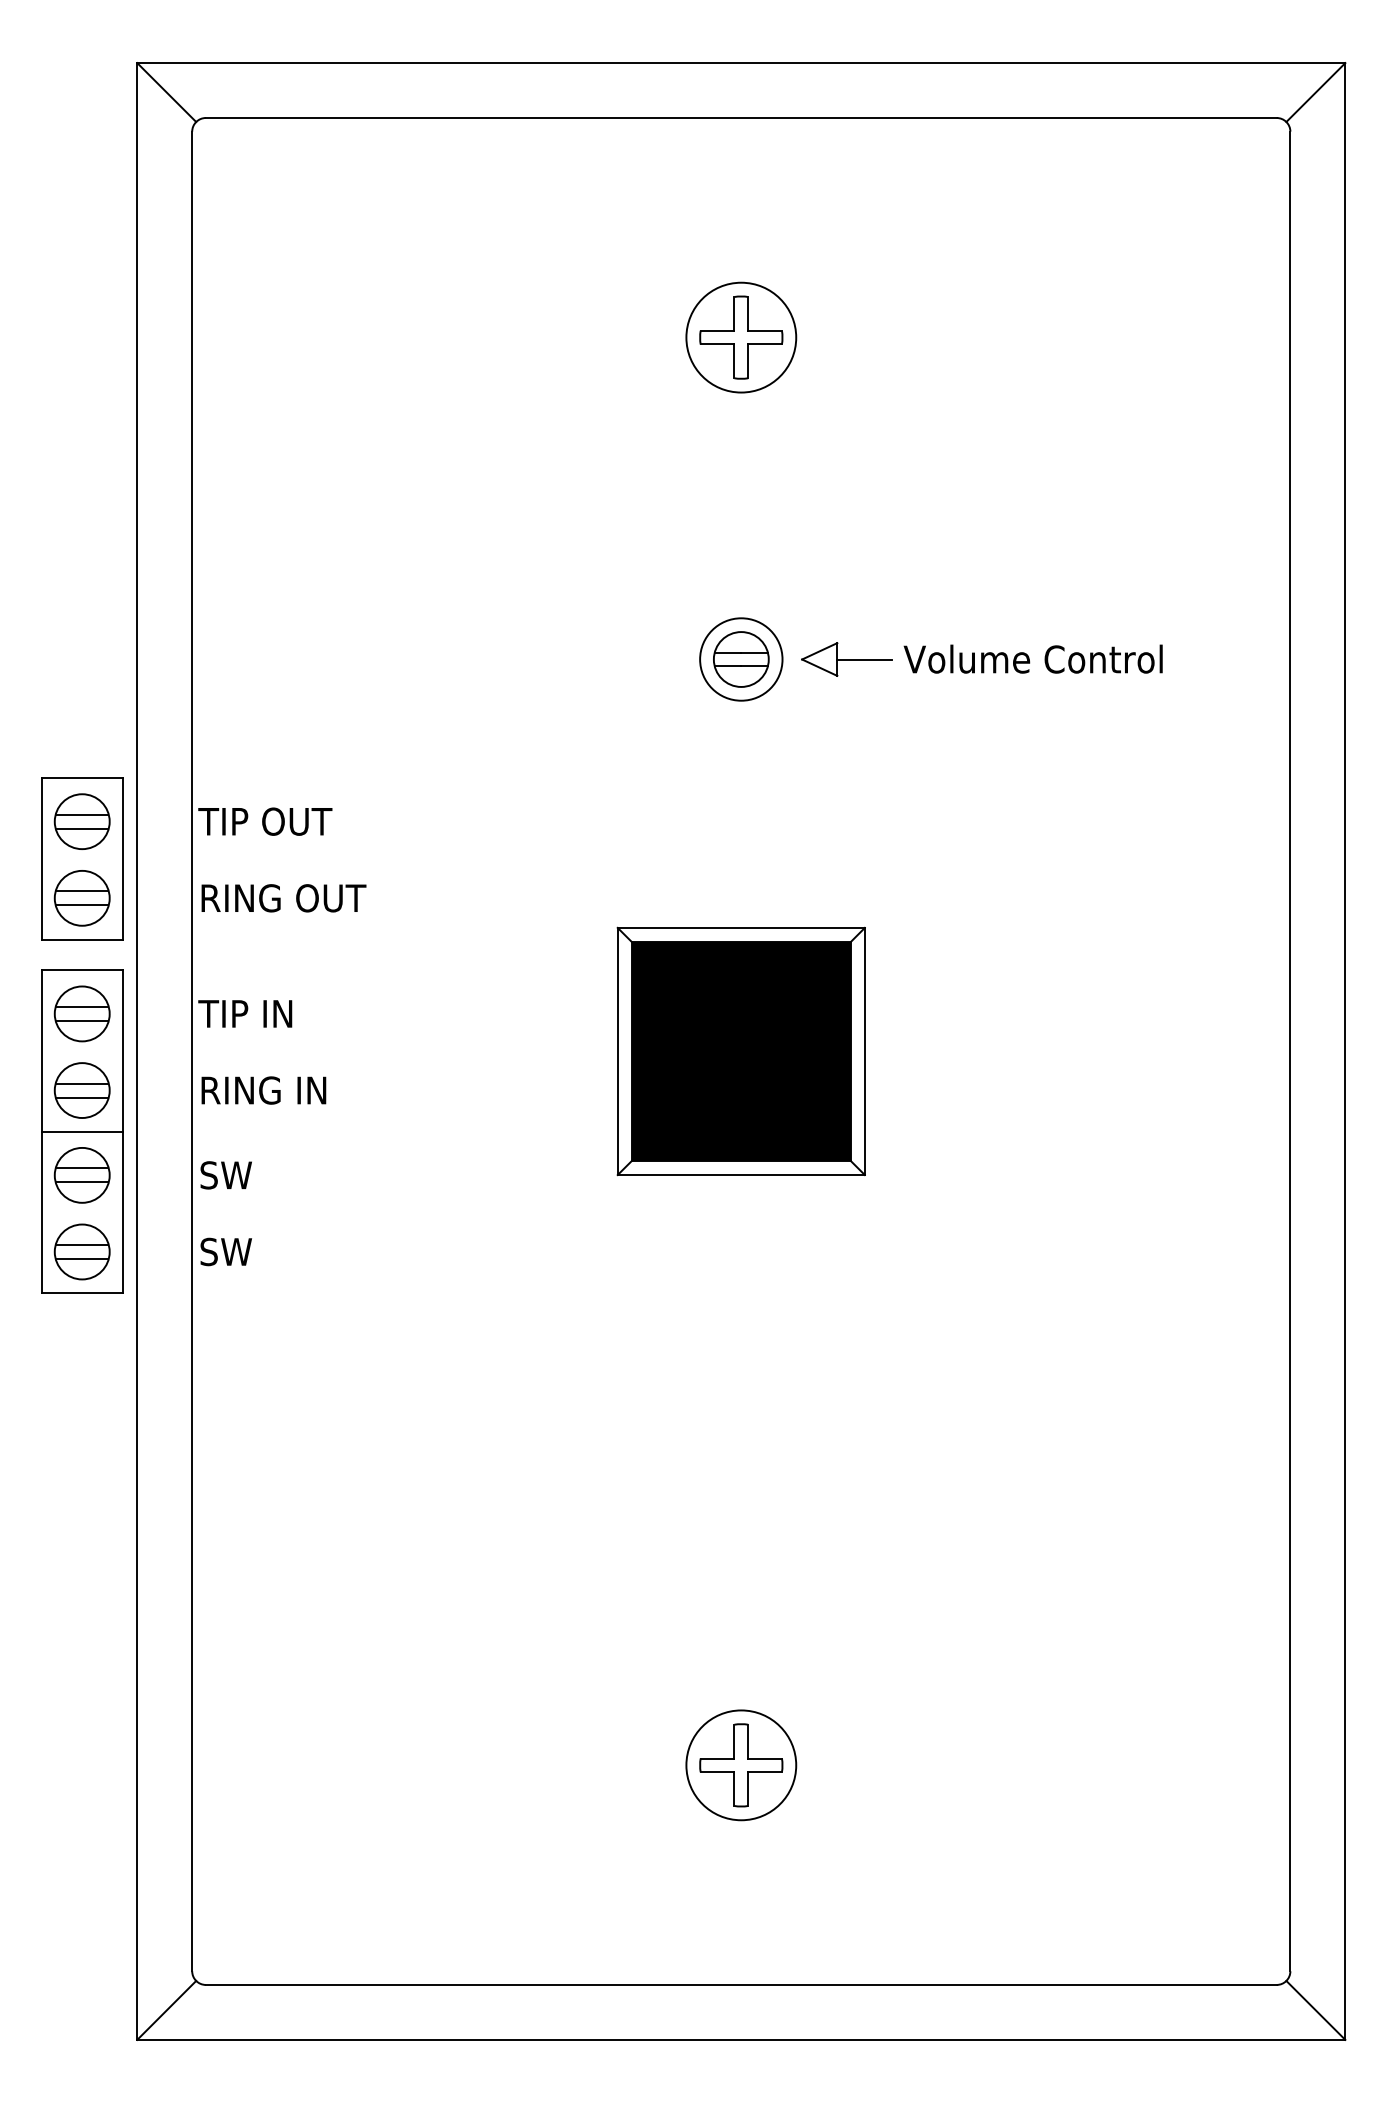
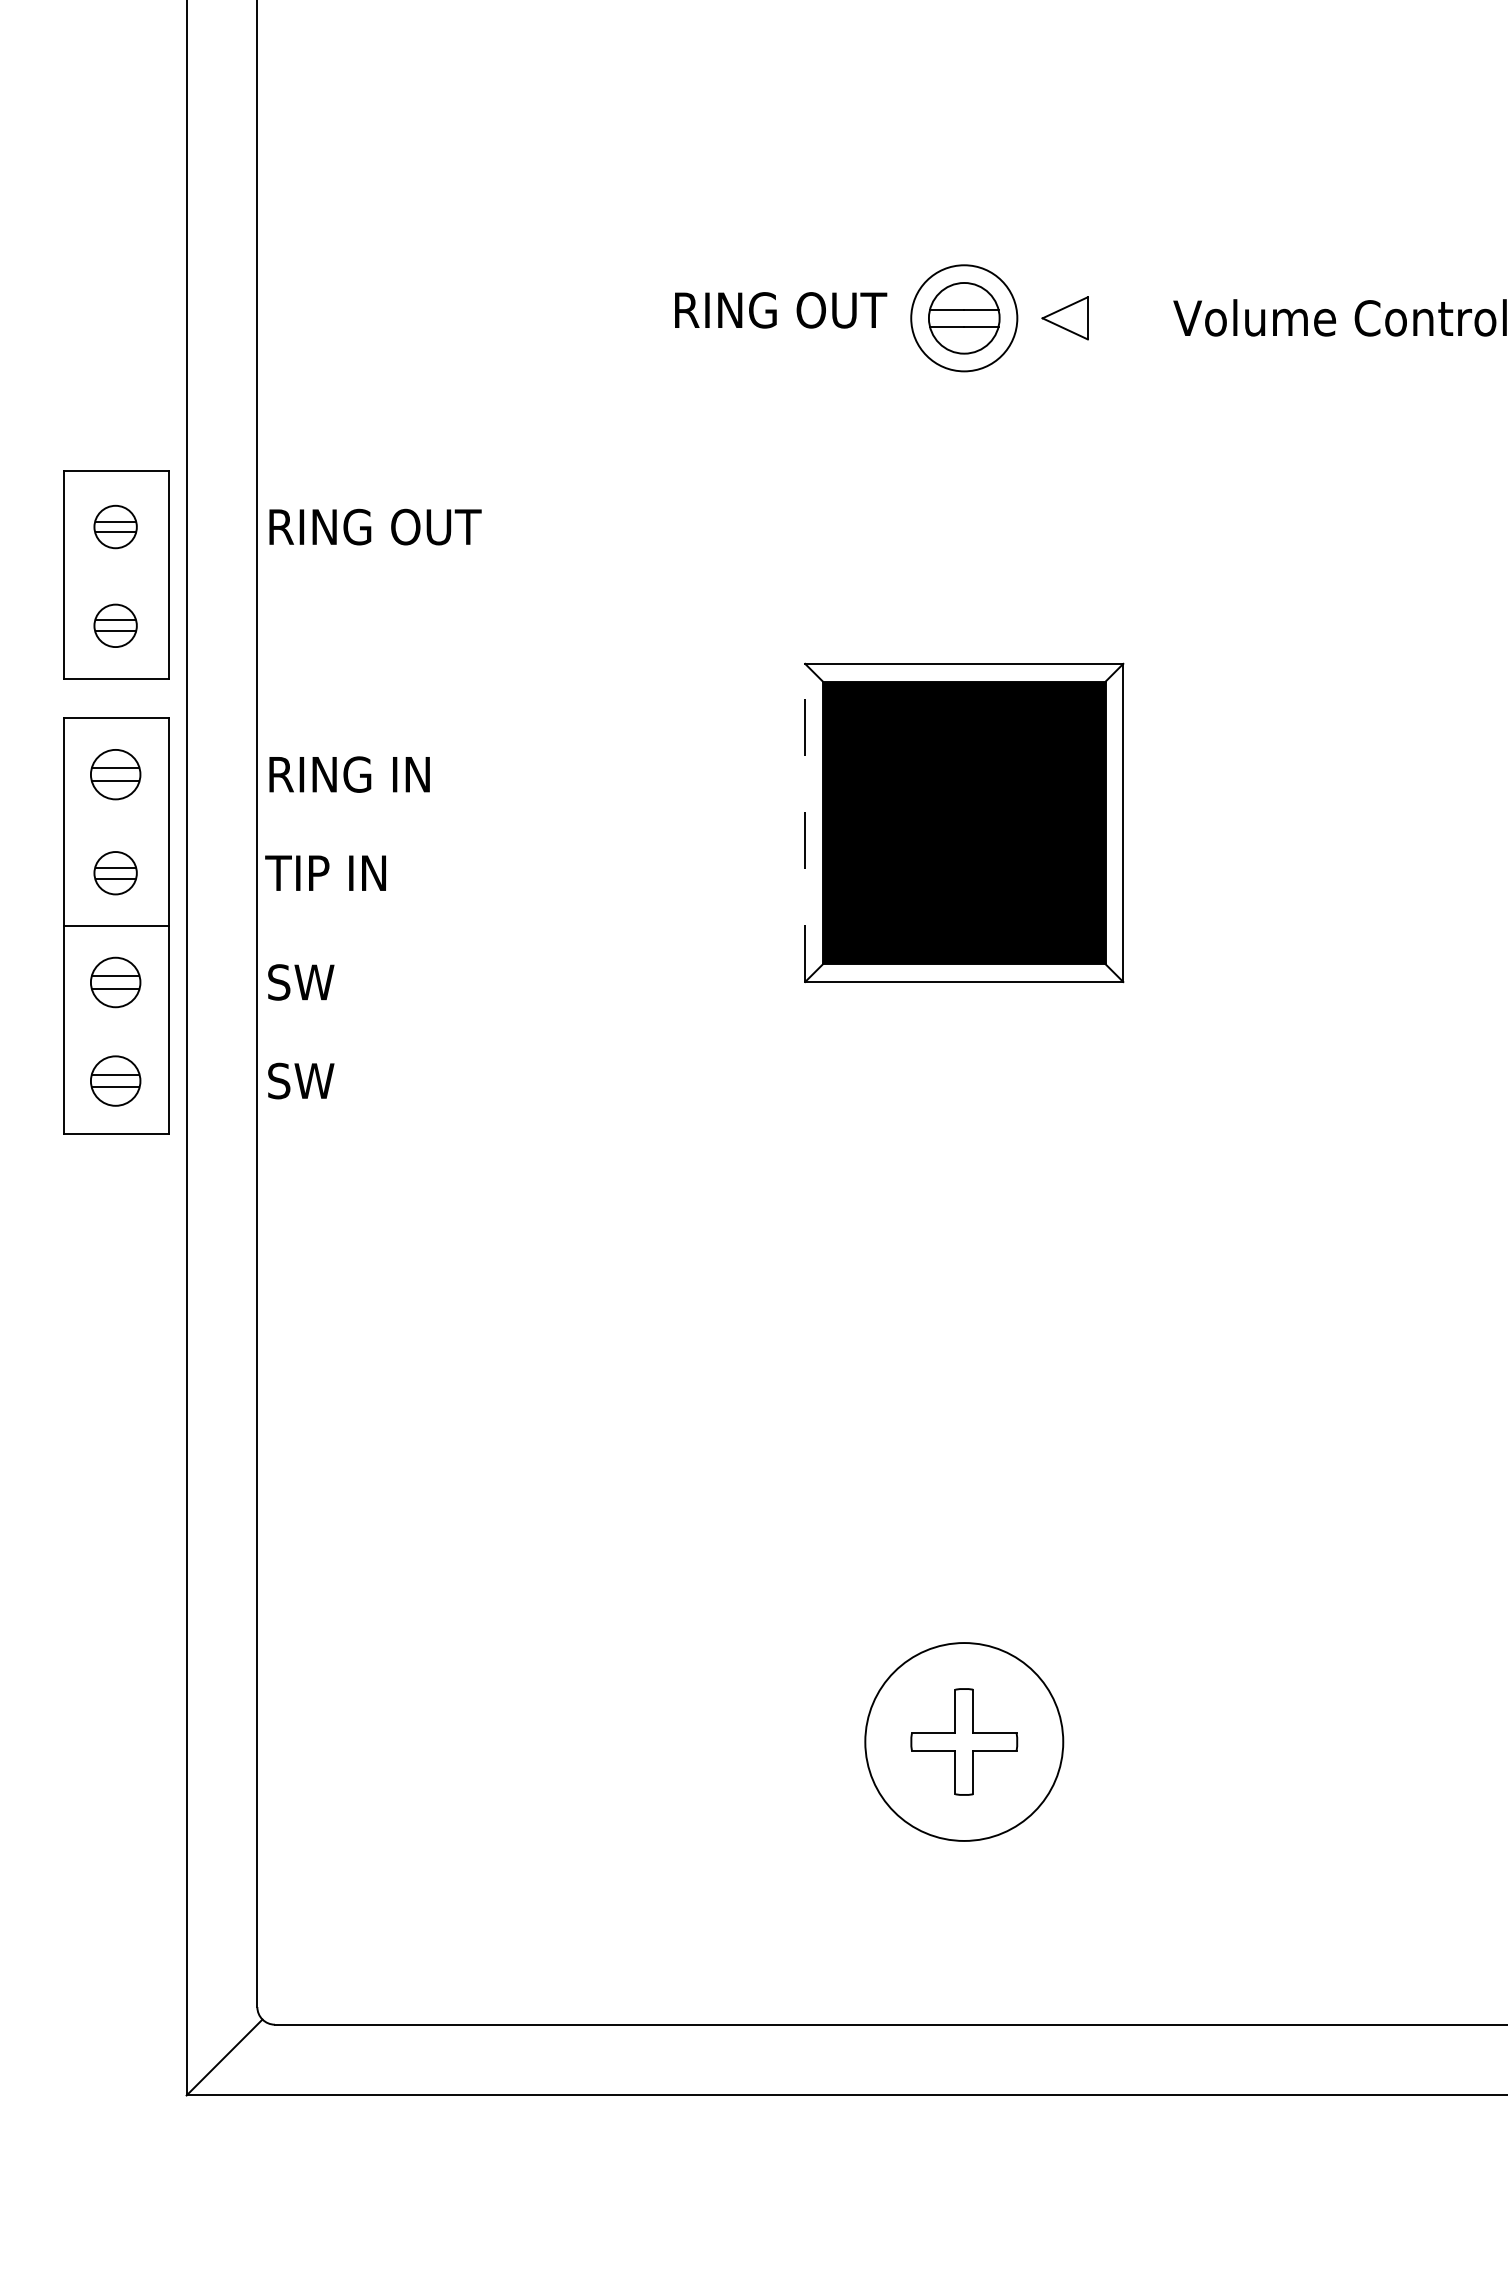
line: (864, 659) -> (1122, 318), removed
part: (81, 821) -> (114, 526), size x0.6
text: (282, 821) -> (373, 526), TIP OUT -> RING OUT
part: (81, 898) -> (114, 626), size x0.6
text: (283, 898) -> (780, 310), moved
part: (81, 1013) -> (114, 774), size x0.7
text: (262, 1013) -> (347, 774), TIP IN -> RING IN
line: (617, 1051) -> (804, 822), solid -> dashed
part: (81, 1090) -> (114, 873), size x0.6
text: (262, 1090) -> (347, 873), RING IN -> TIP IN
part: (81, 1175) -> (114, 982), size x0.7
part: (81, 1251) -> (114, 1080), size x0.7
circle: (741, 1765) -> (964, 1742), size x1.4

